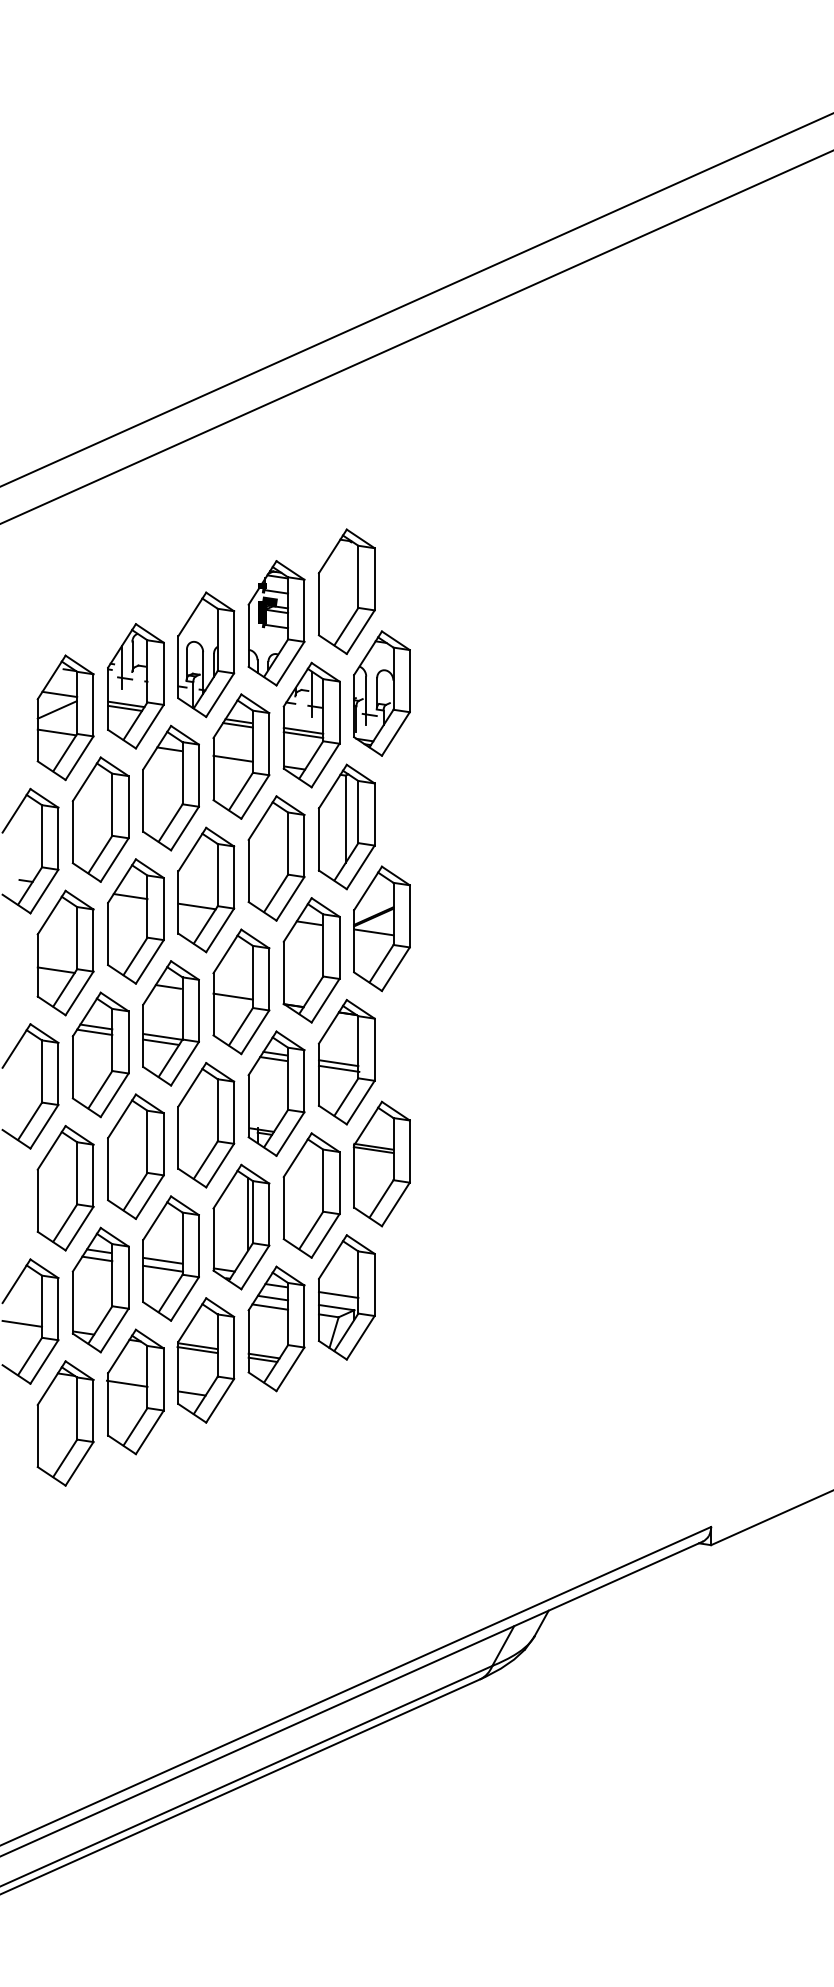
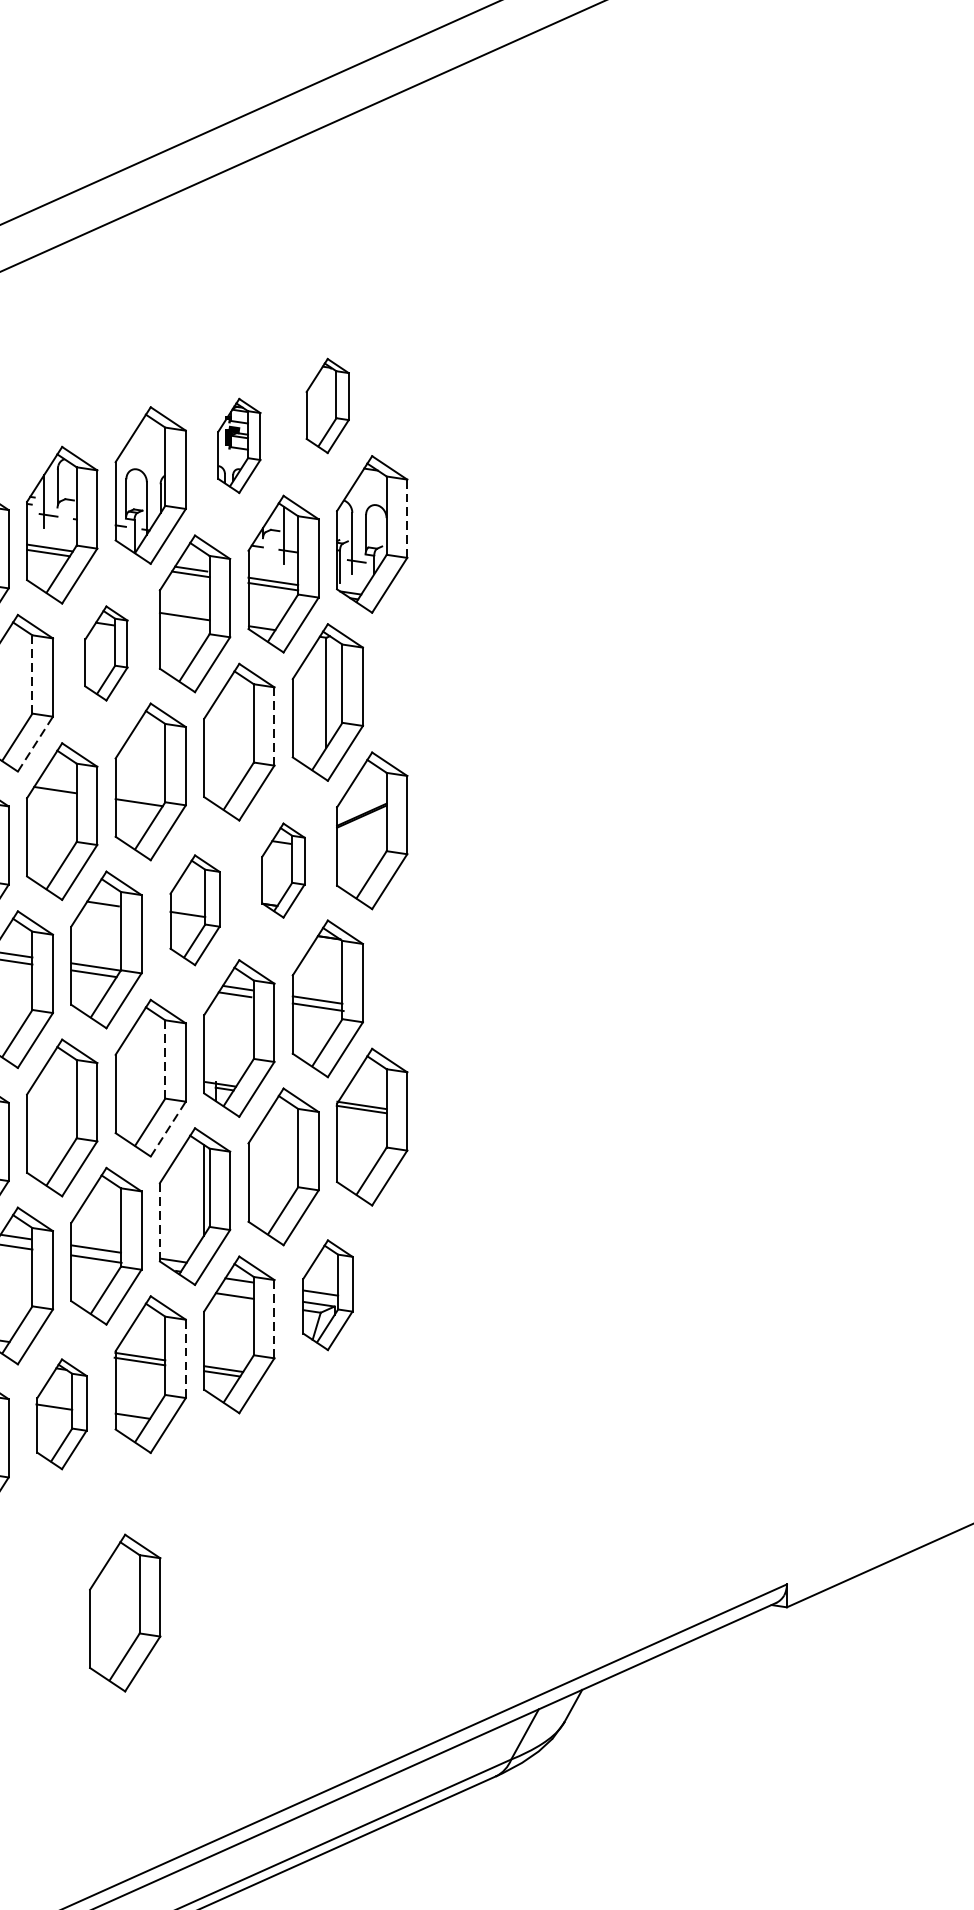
part: (346, 591) -> (327, 405), size x0.6
part: (276, 623) -> (239, 446), size x0.6
line: (409, 680) -> (406, 517), solid -> dashed
part: (170, 787) -> (105, 652), size x0.6
line: (112, 804) -> (32, 674), solid -> dashed
line: (304, 845) -> (274, 725), solid -> dashed
line: (114, 860) -> (35, 744), solid -> dashed
line: (373, 932) -> (361, 835), removed
part: (311, 960) -> (283, 870), size x0.6
part: (241, 991) -> (195, 909), size x0.7
line: (217, 1109) -> (164, 1058), solid -> dashed
line: (220, 1165) -> (168, 1128), solid -> dashed
line: (213, 1240) -> (159, 1223), solid -> dashed
part: (346, 1297) -> (327, 1295), size x0.7
line: (270, 1306) -> (231, 1306), removed
line: (304, 1315) -> (274, 1317), solid -> dashed
line: (234, 1347) -> (186, 1358), solid -> dashed
part: (135, 1391) -> (61, 1413), size x0.7
part: (185, 1549) -> (124, 1612), added

